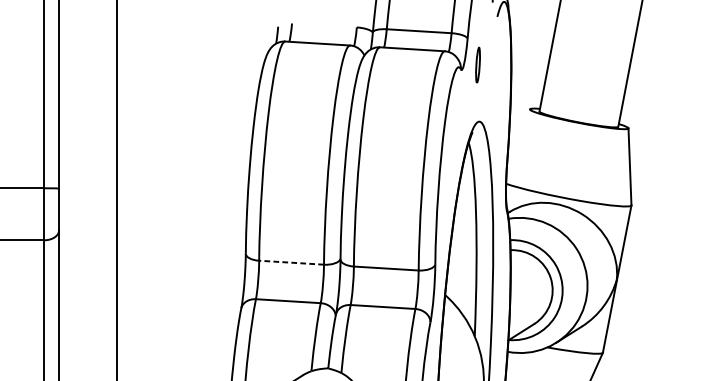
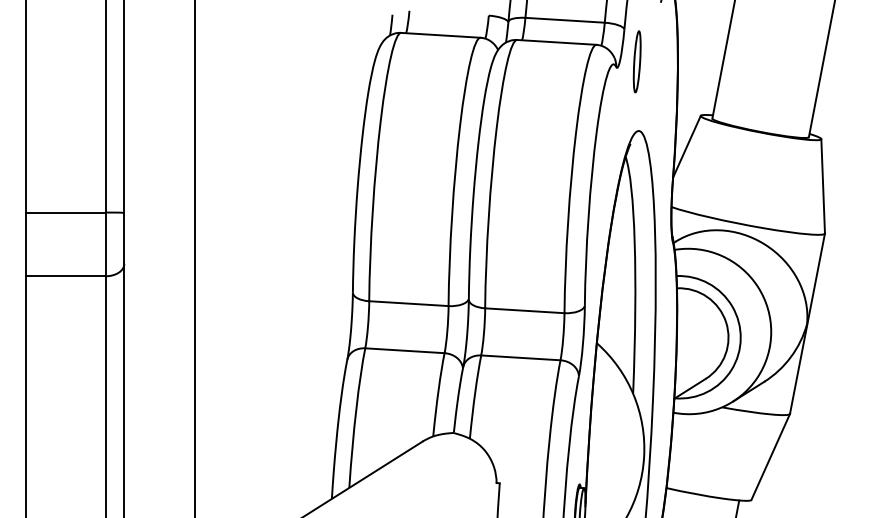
part: (477, 64) -> (636, 61), size x1.43
line: (518, 134) -> (686, 146), added
line: (291, 262) -> (408, 303), dashed -> solid

